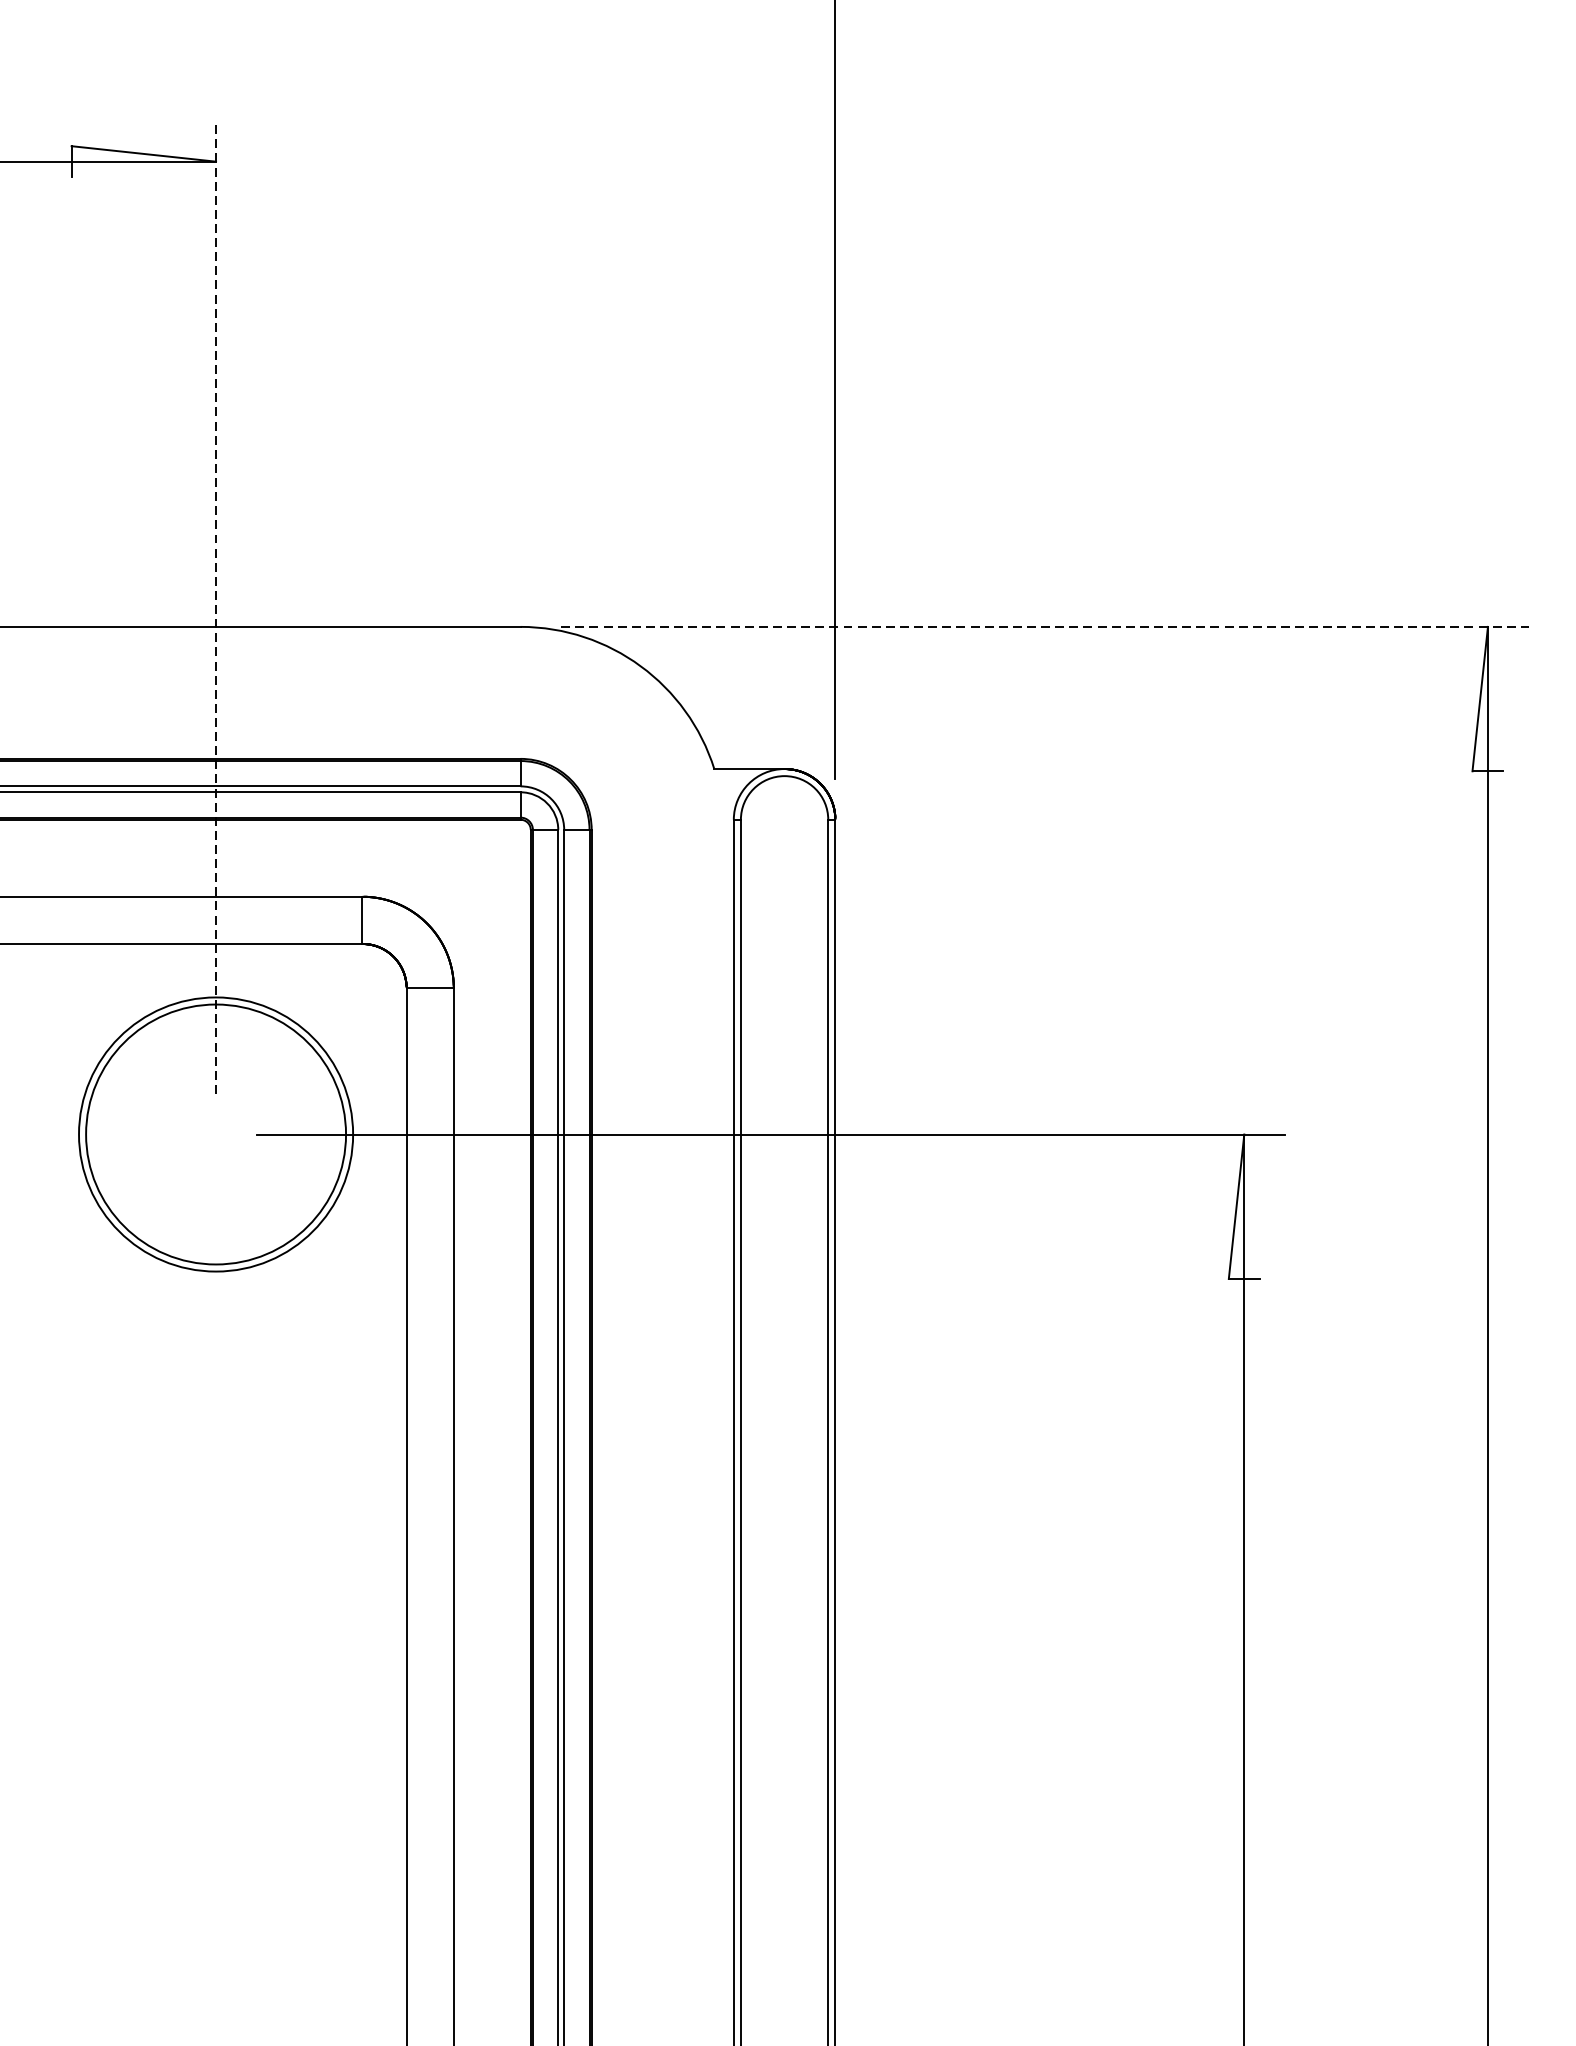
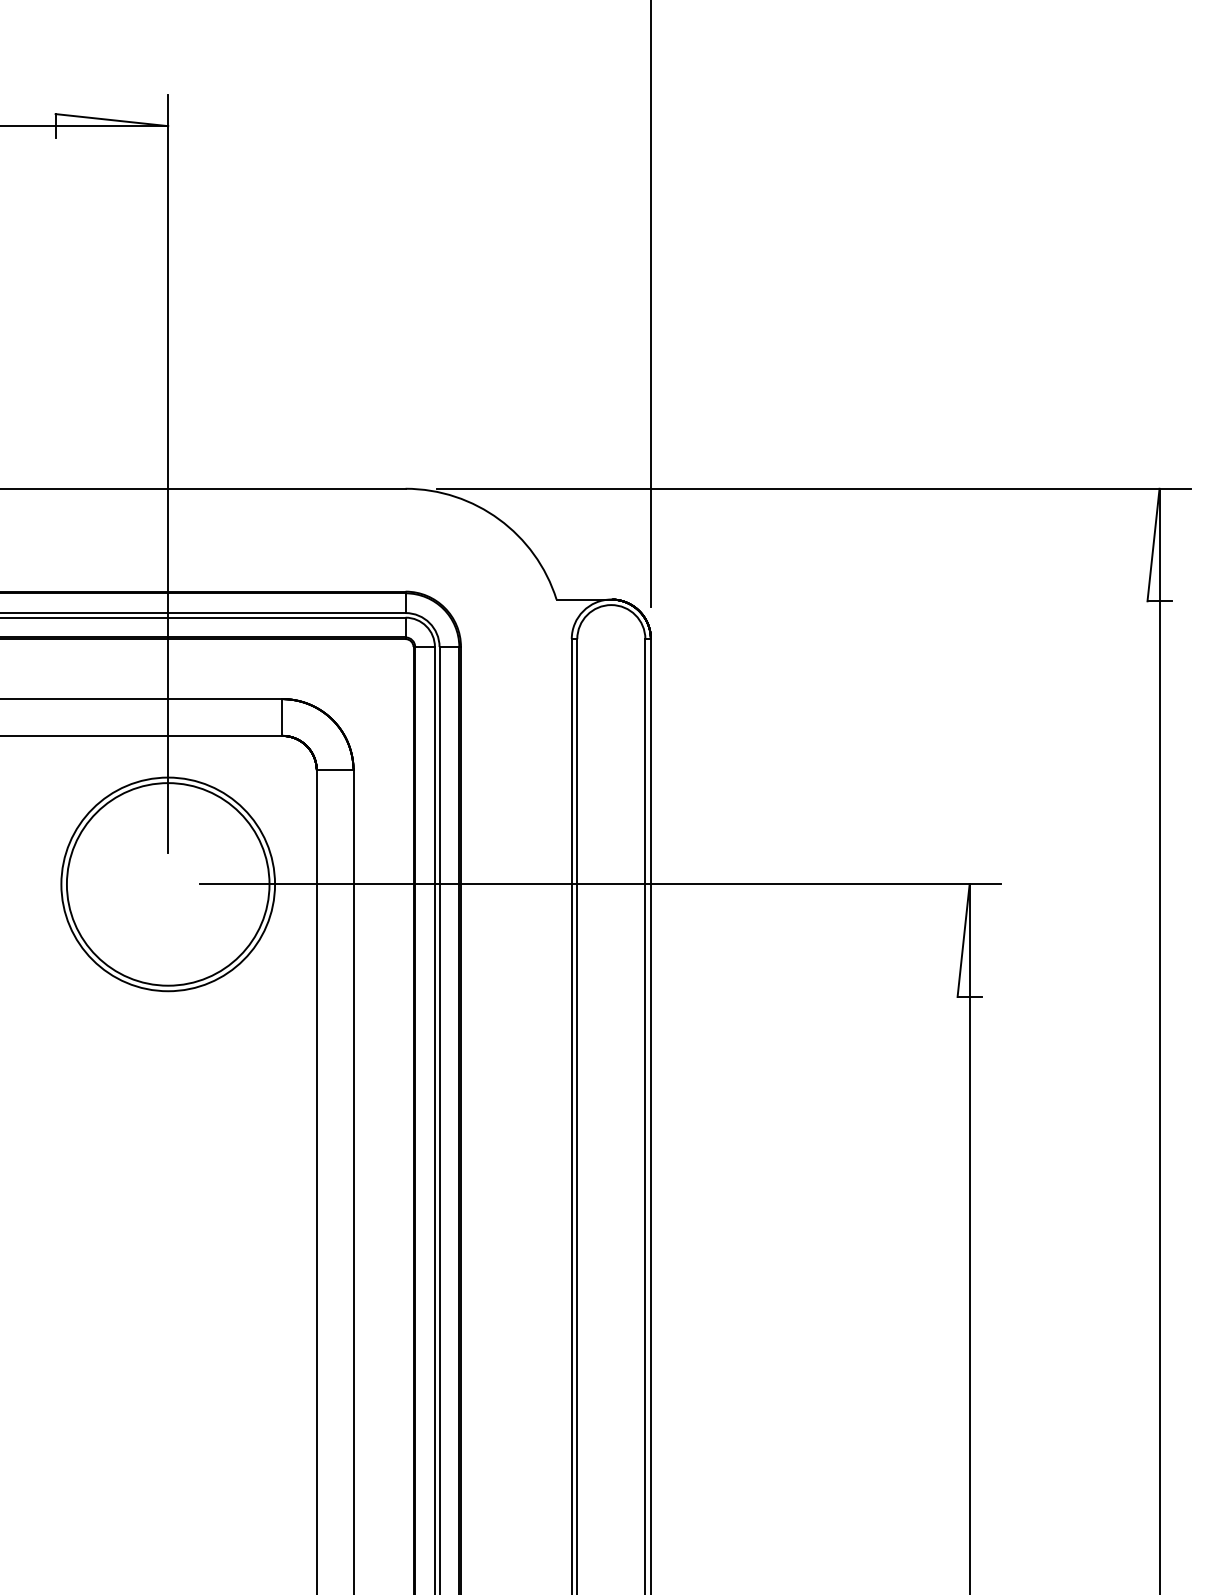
line: (216, 607) -> (168, 473), dashed -> solid
line: (1045, 626) -> (814, 488), dashed -> solid

